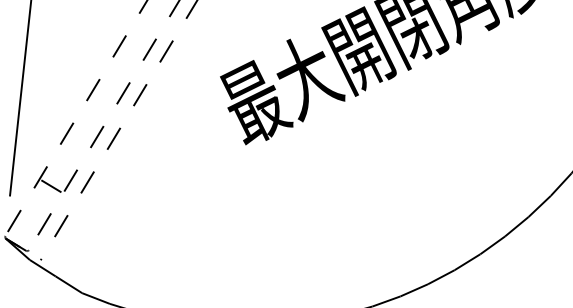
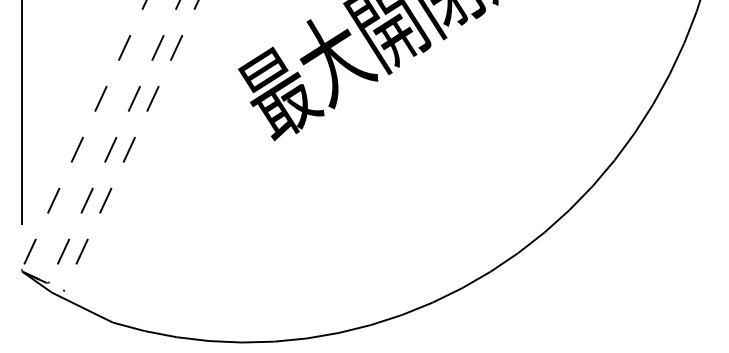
line: (51, 185) -> (66, 208), removed

